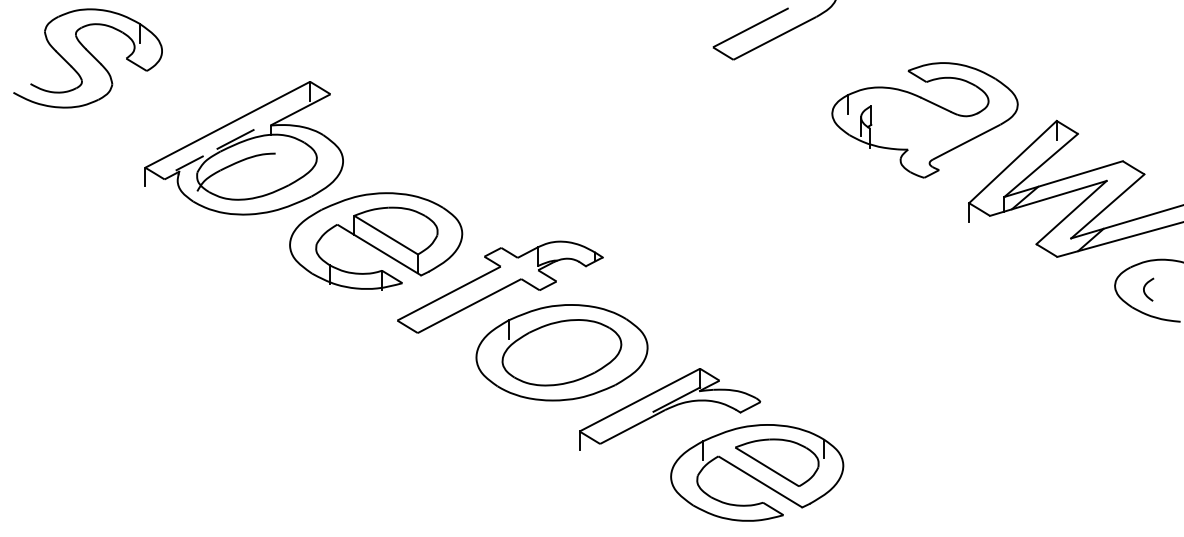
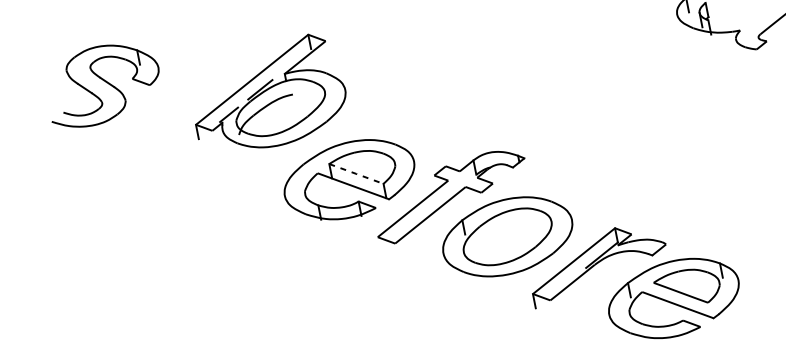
part: (243, 148) -> (267, 95), moved
line: (385, 234) -> (355, 173), solid -> dashed

